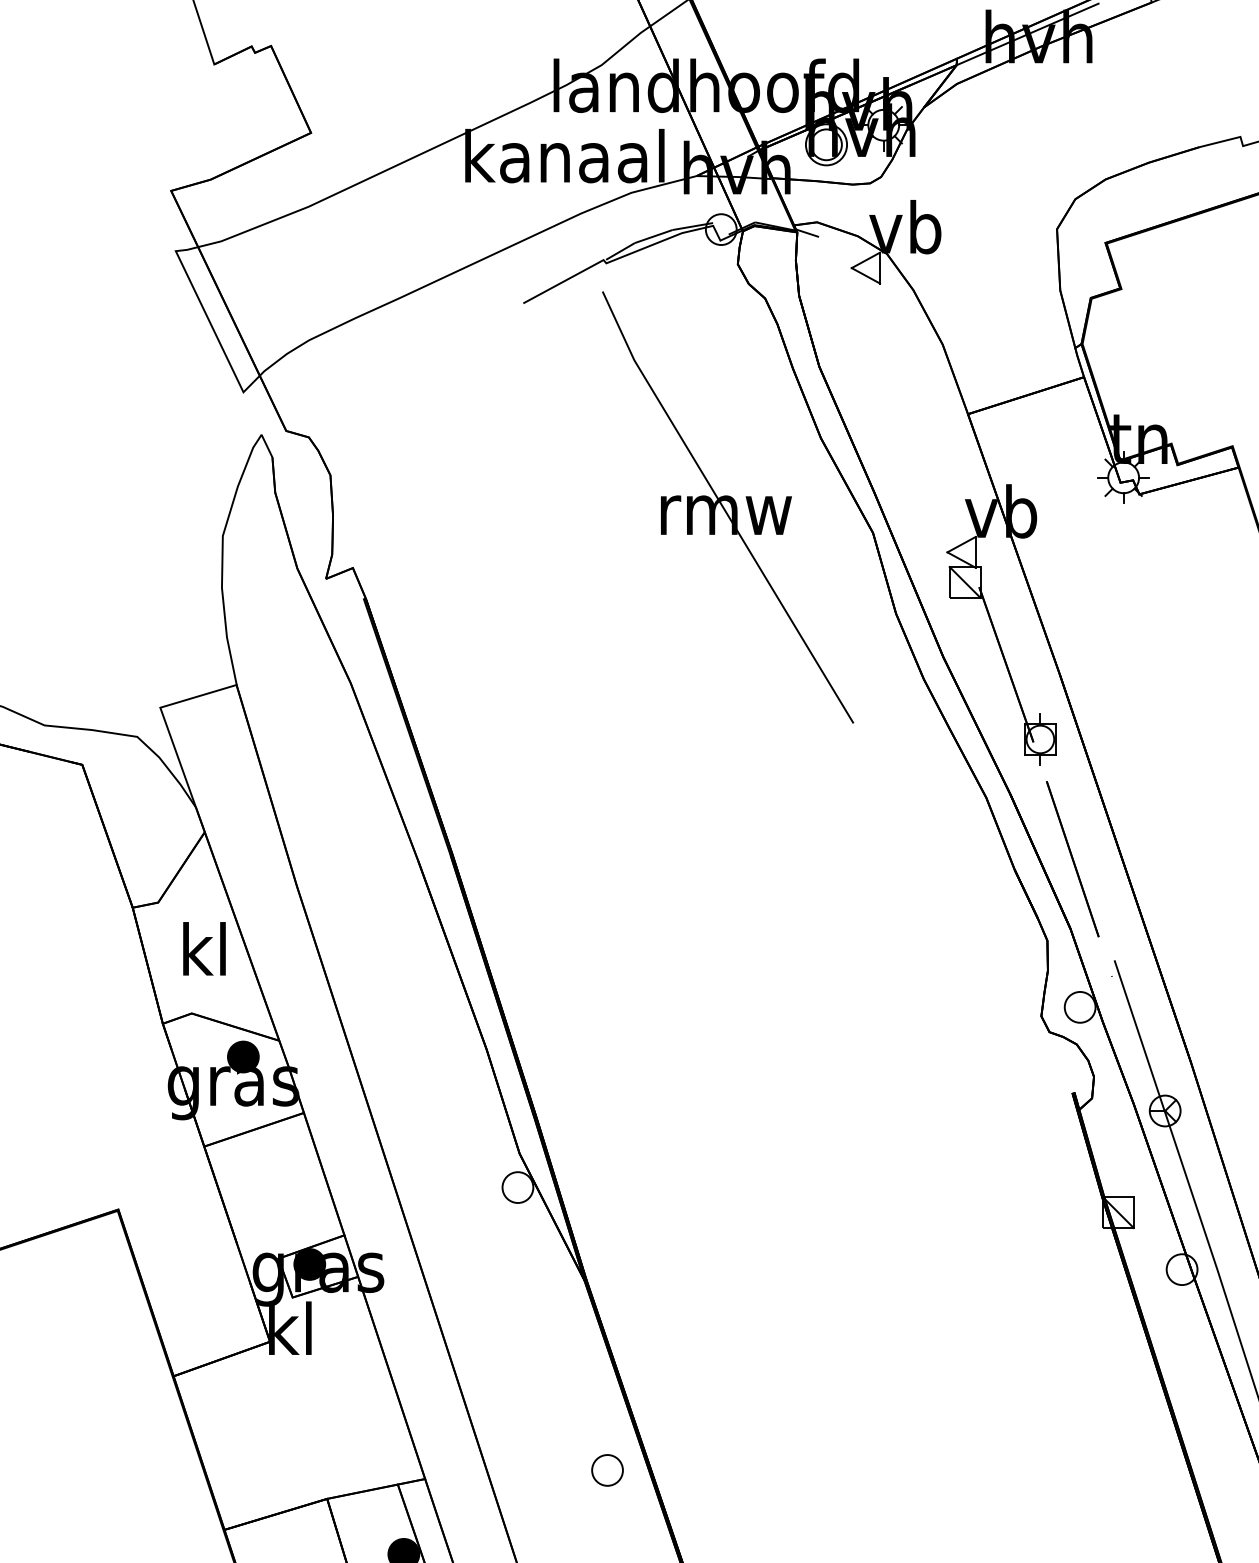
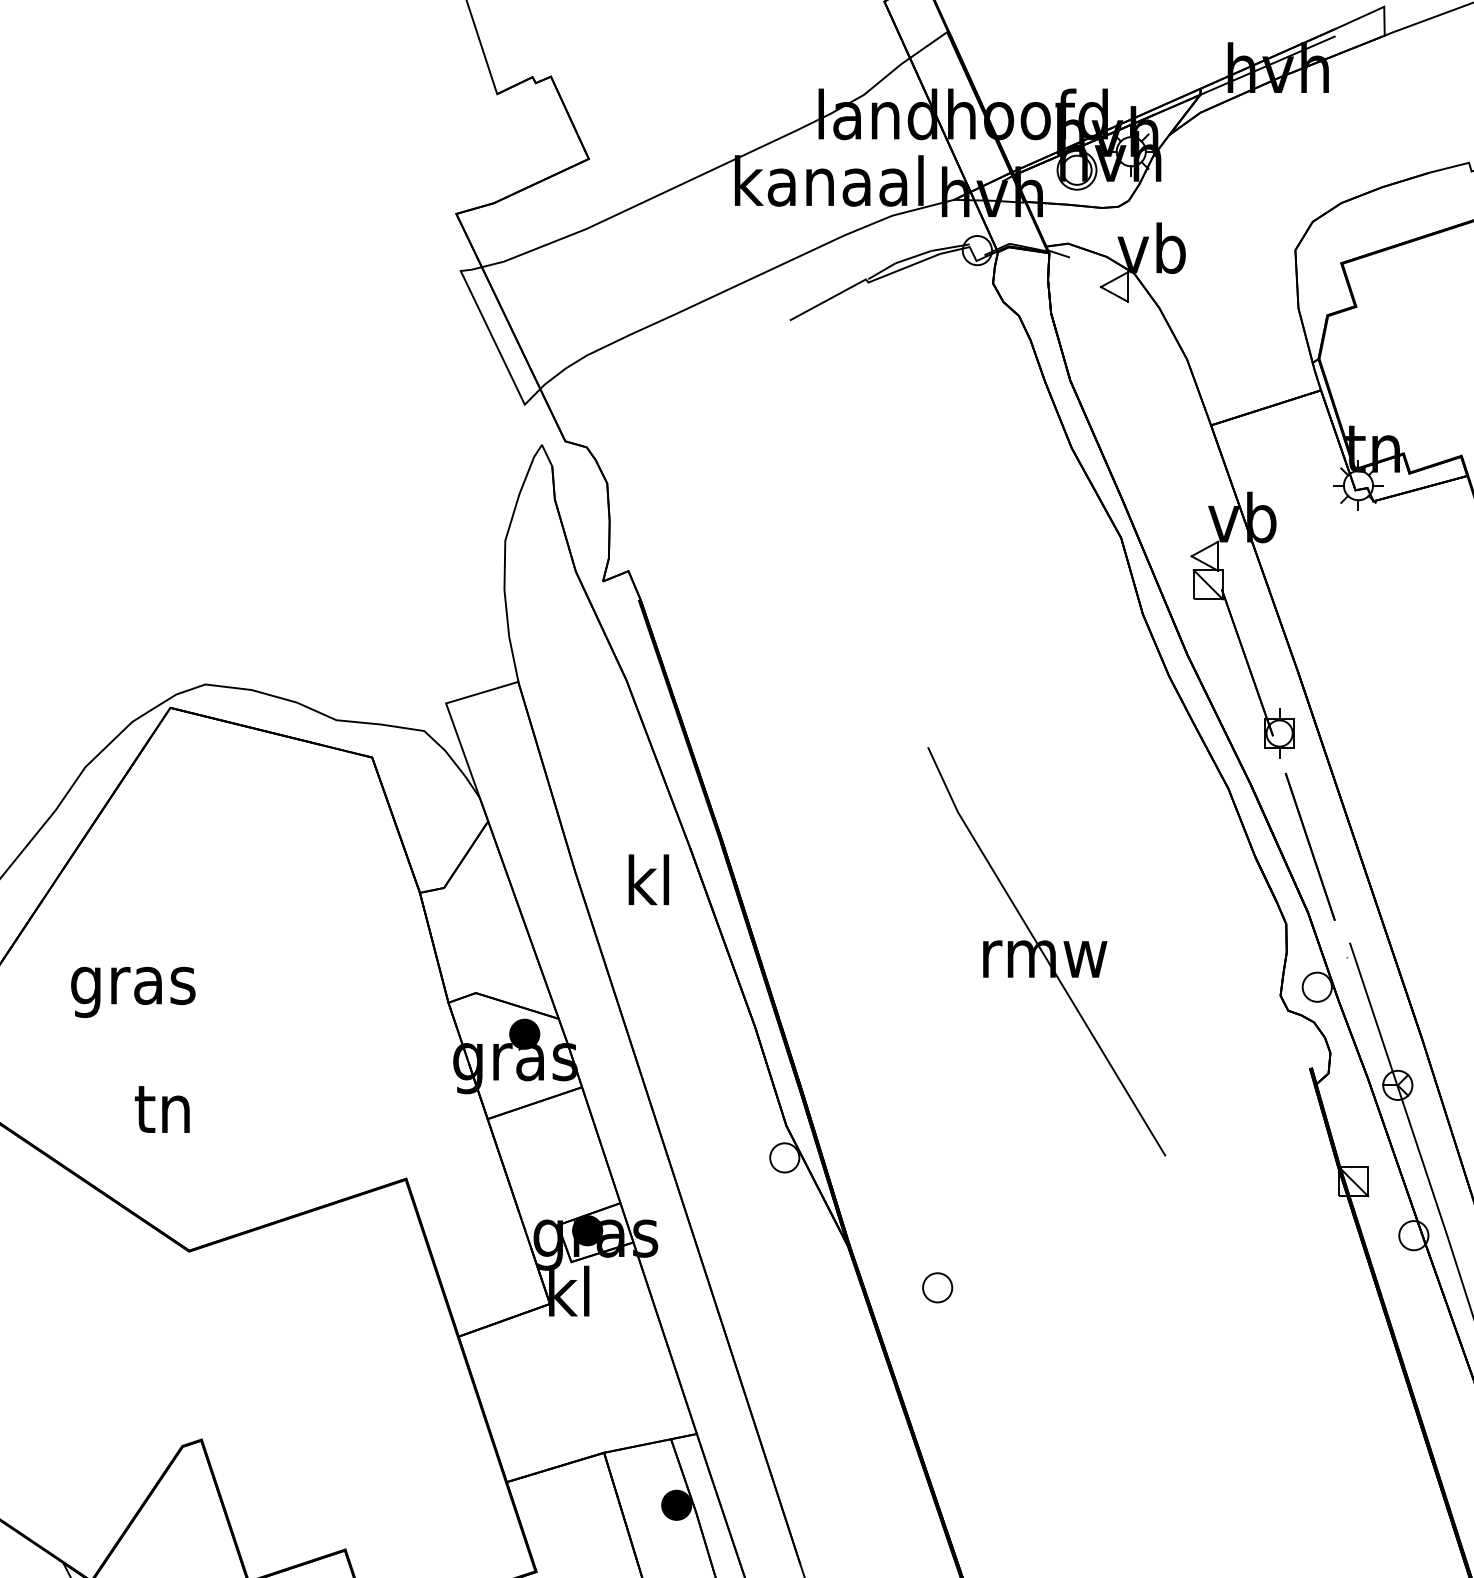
part: (727, 507) -> (1046, 951), moved
text: (204, 948) -> (648, 879), moved
part: (607, 1470) -> (937, 1287), moved

